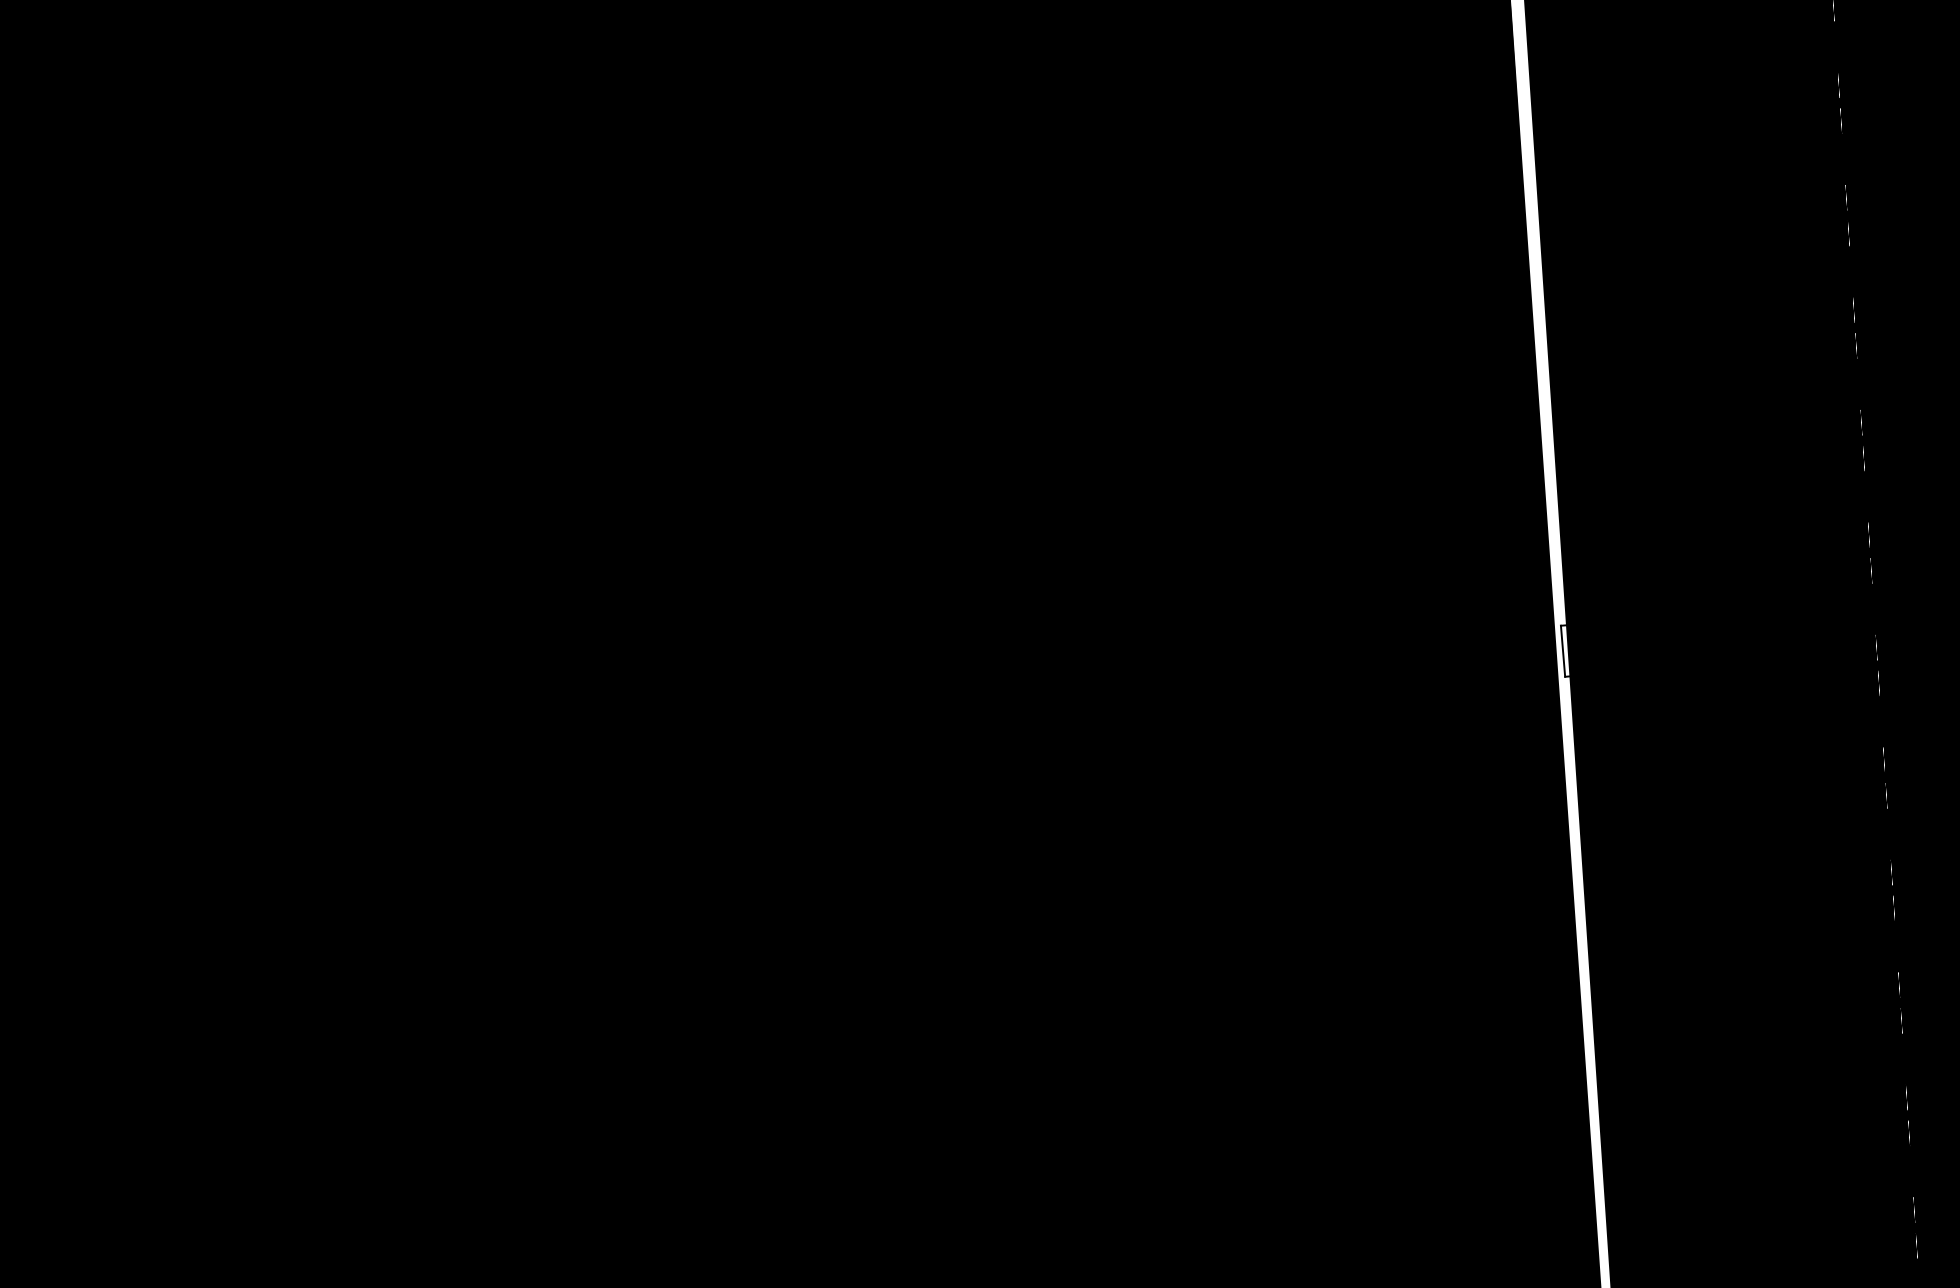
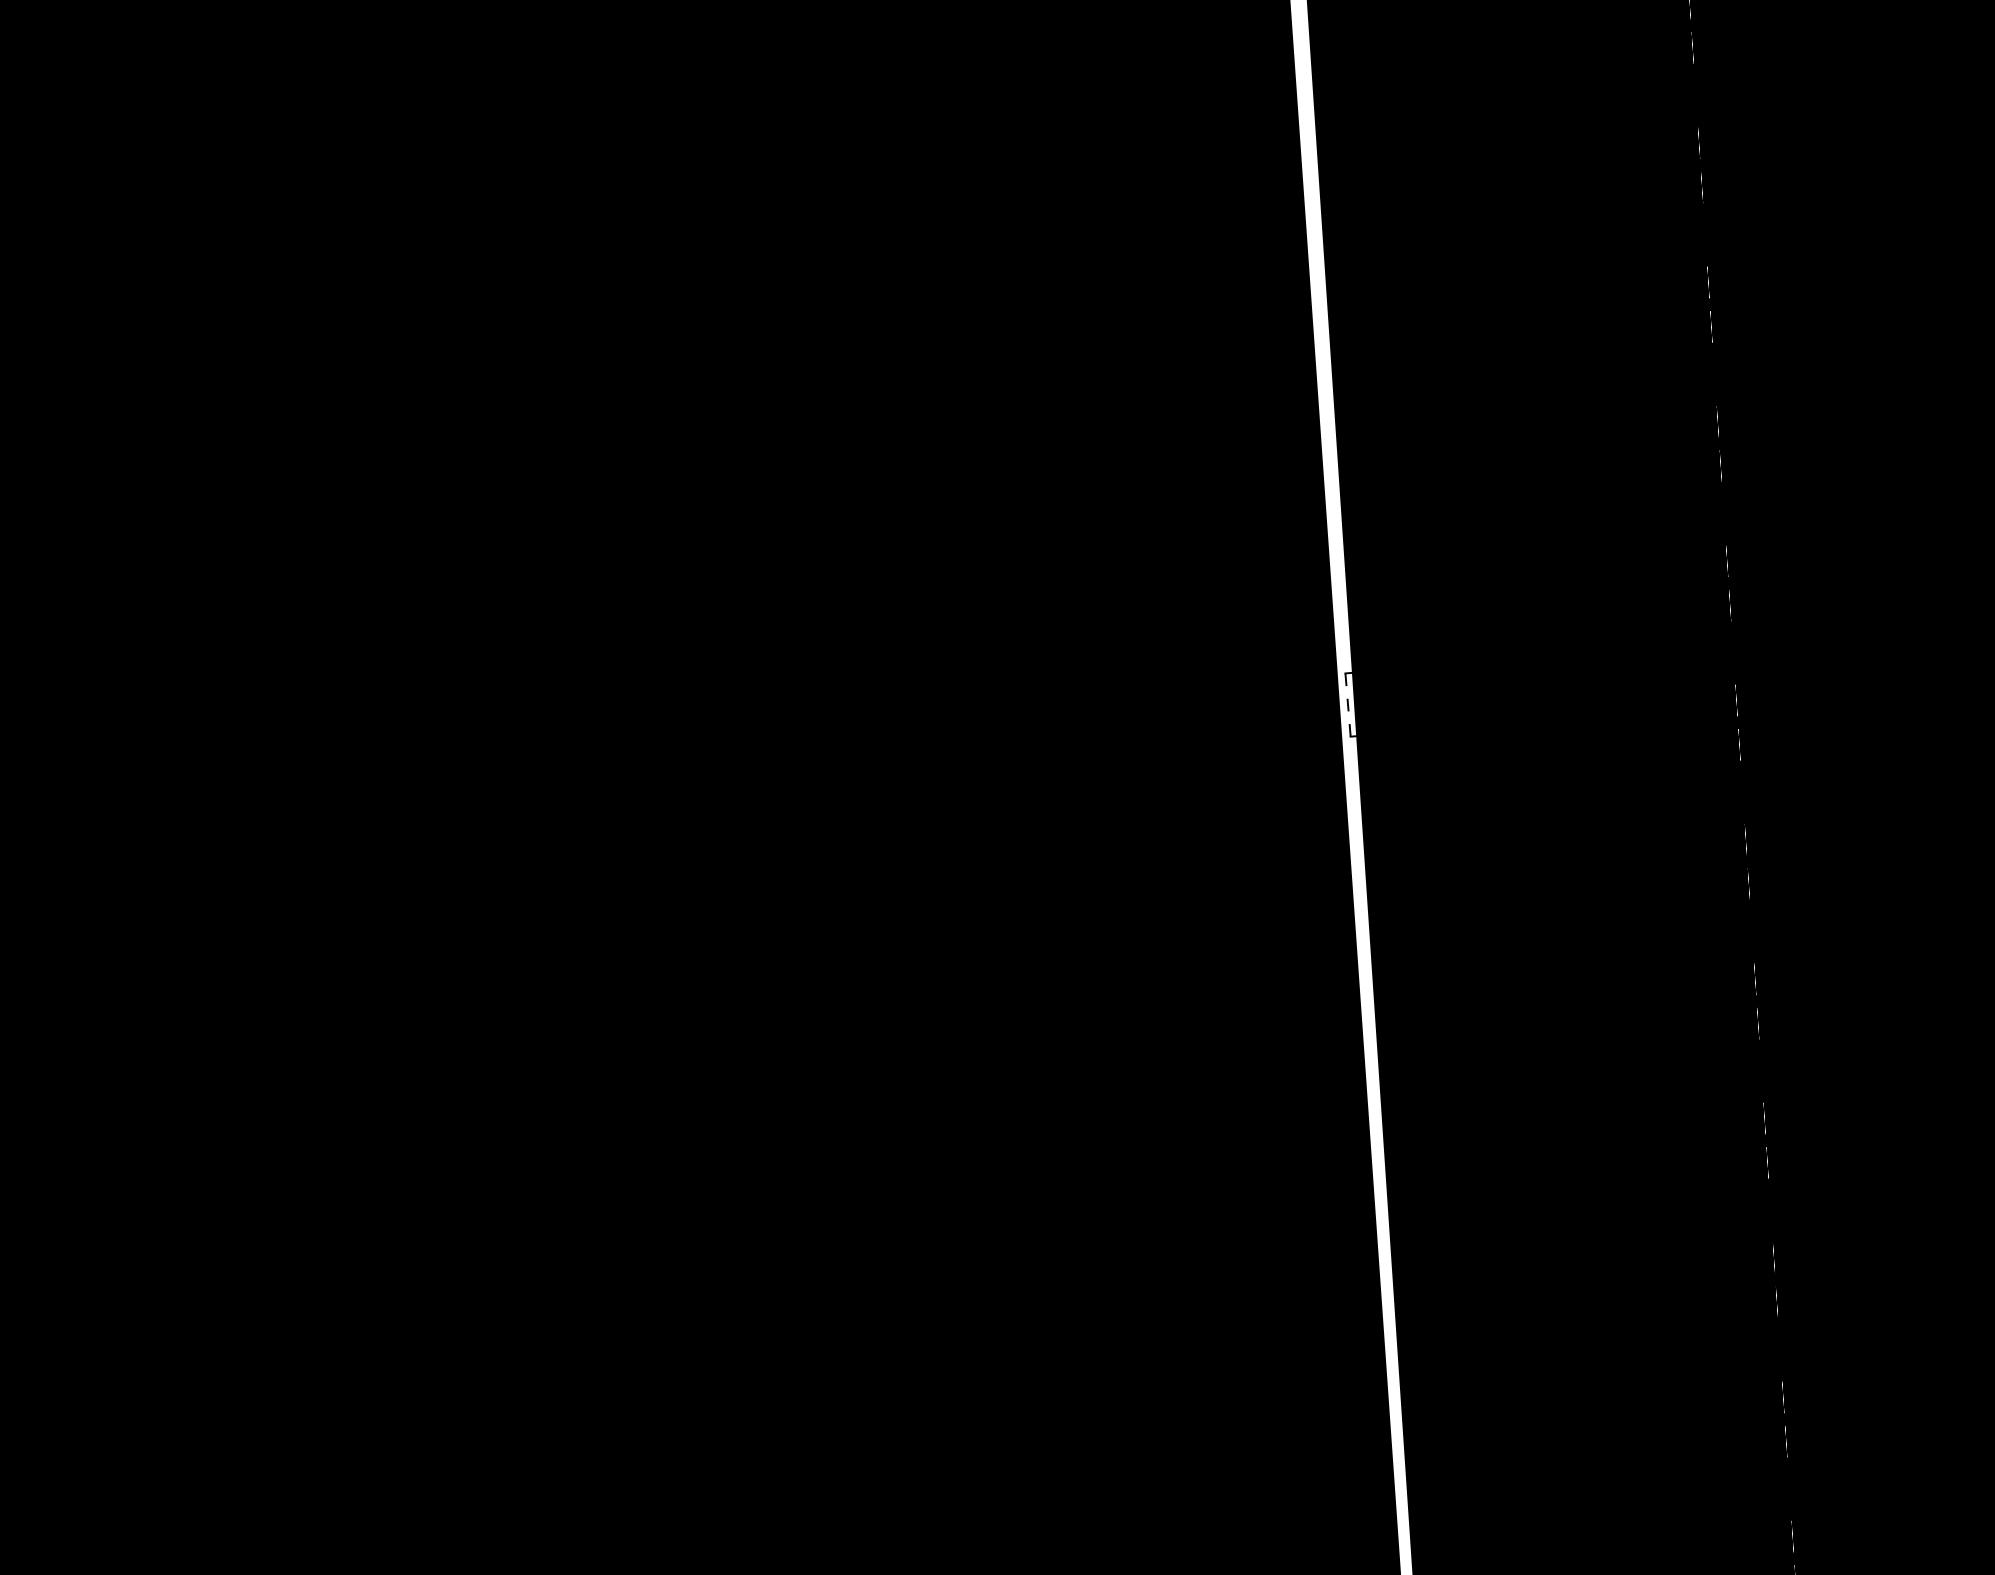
line: (1563, 651) -> (1348, 705), solid -> dashed

